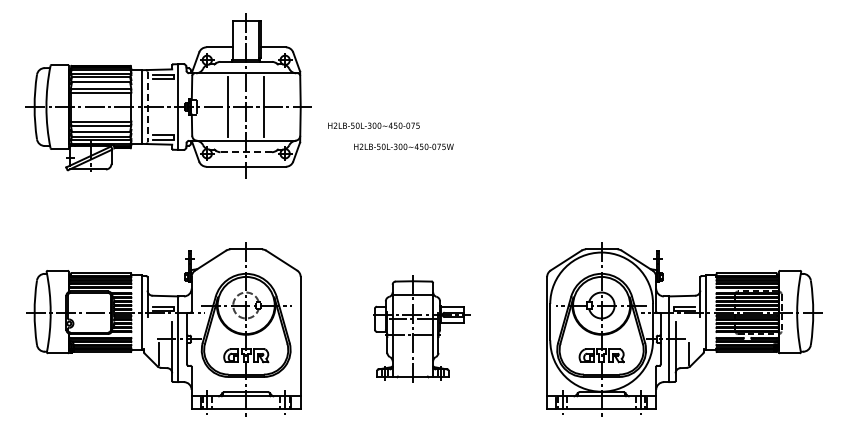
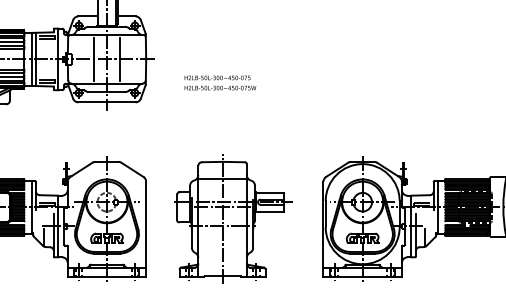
line: (147, 107) -> (35, 59), dashed -> solid
text: (373, 125) -> (217, 77), moved
line: (246, 152) -> (107, 92), dashed -> solid
part: (421, 328) -> (233, 218), size x1.67

